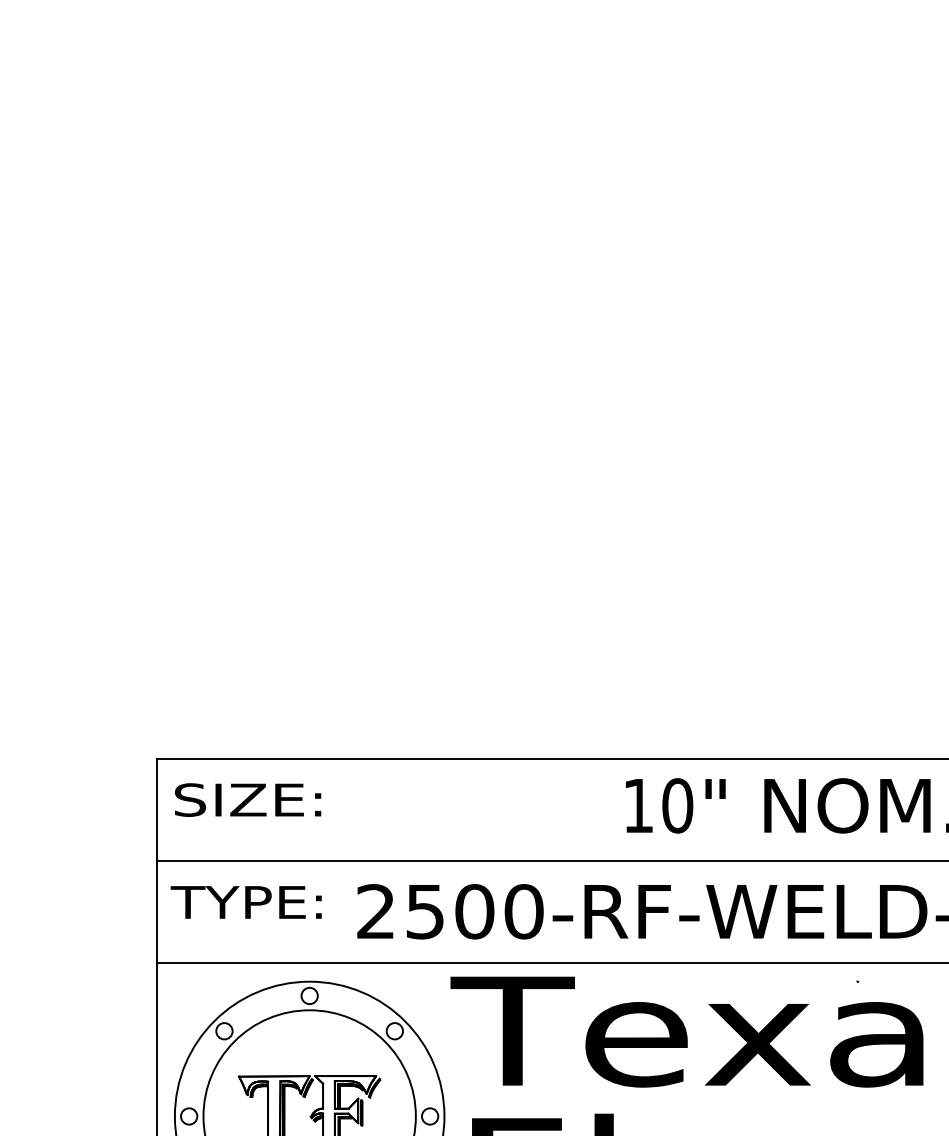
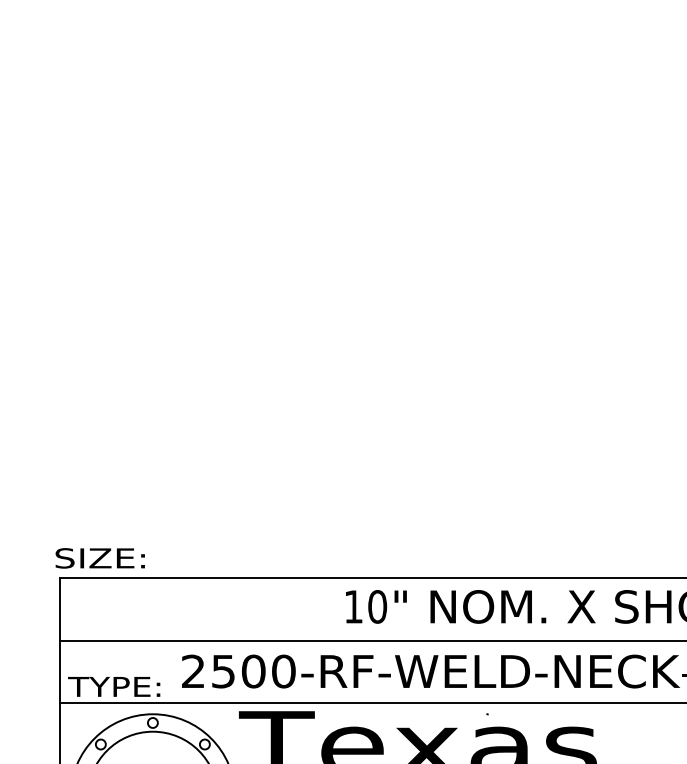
text: (246, 800) -> (99, 558), moved
text: (246, 901) -> (114, 686), moved

